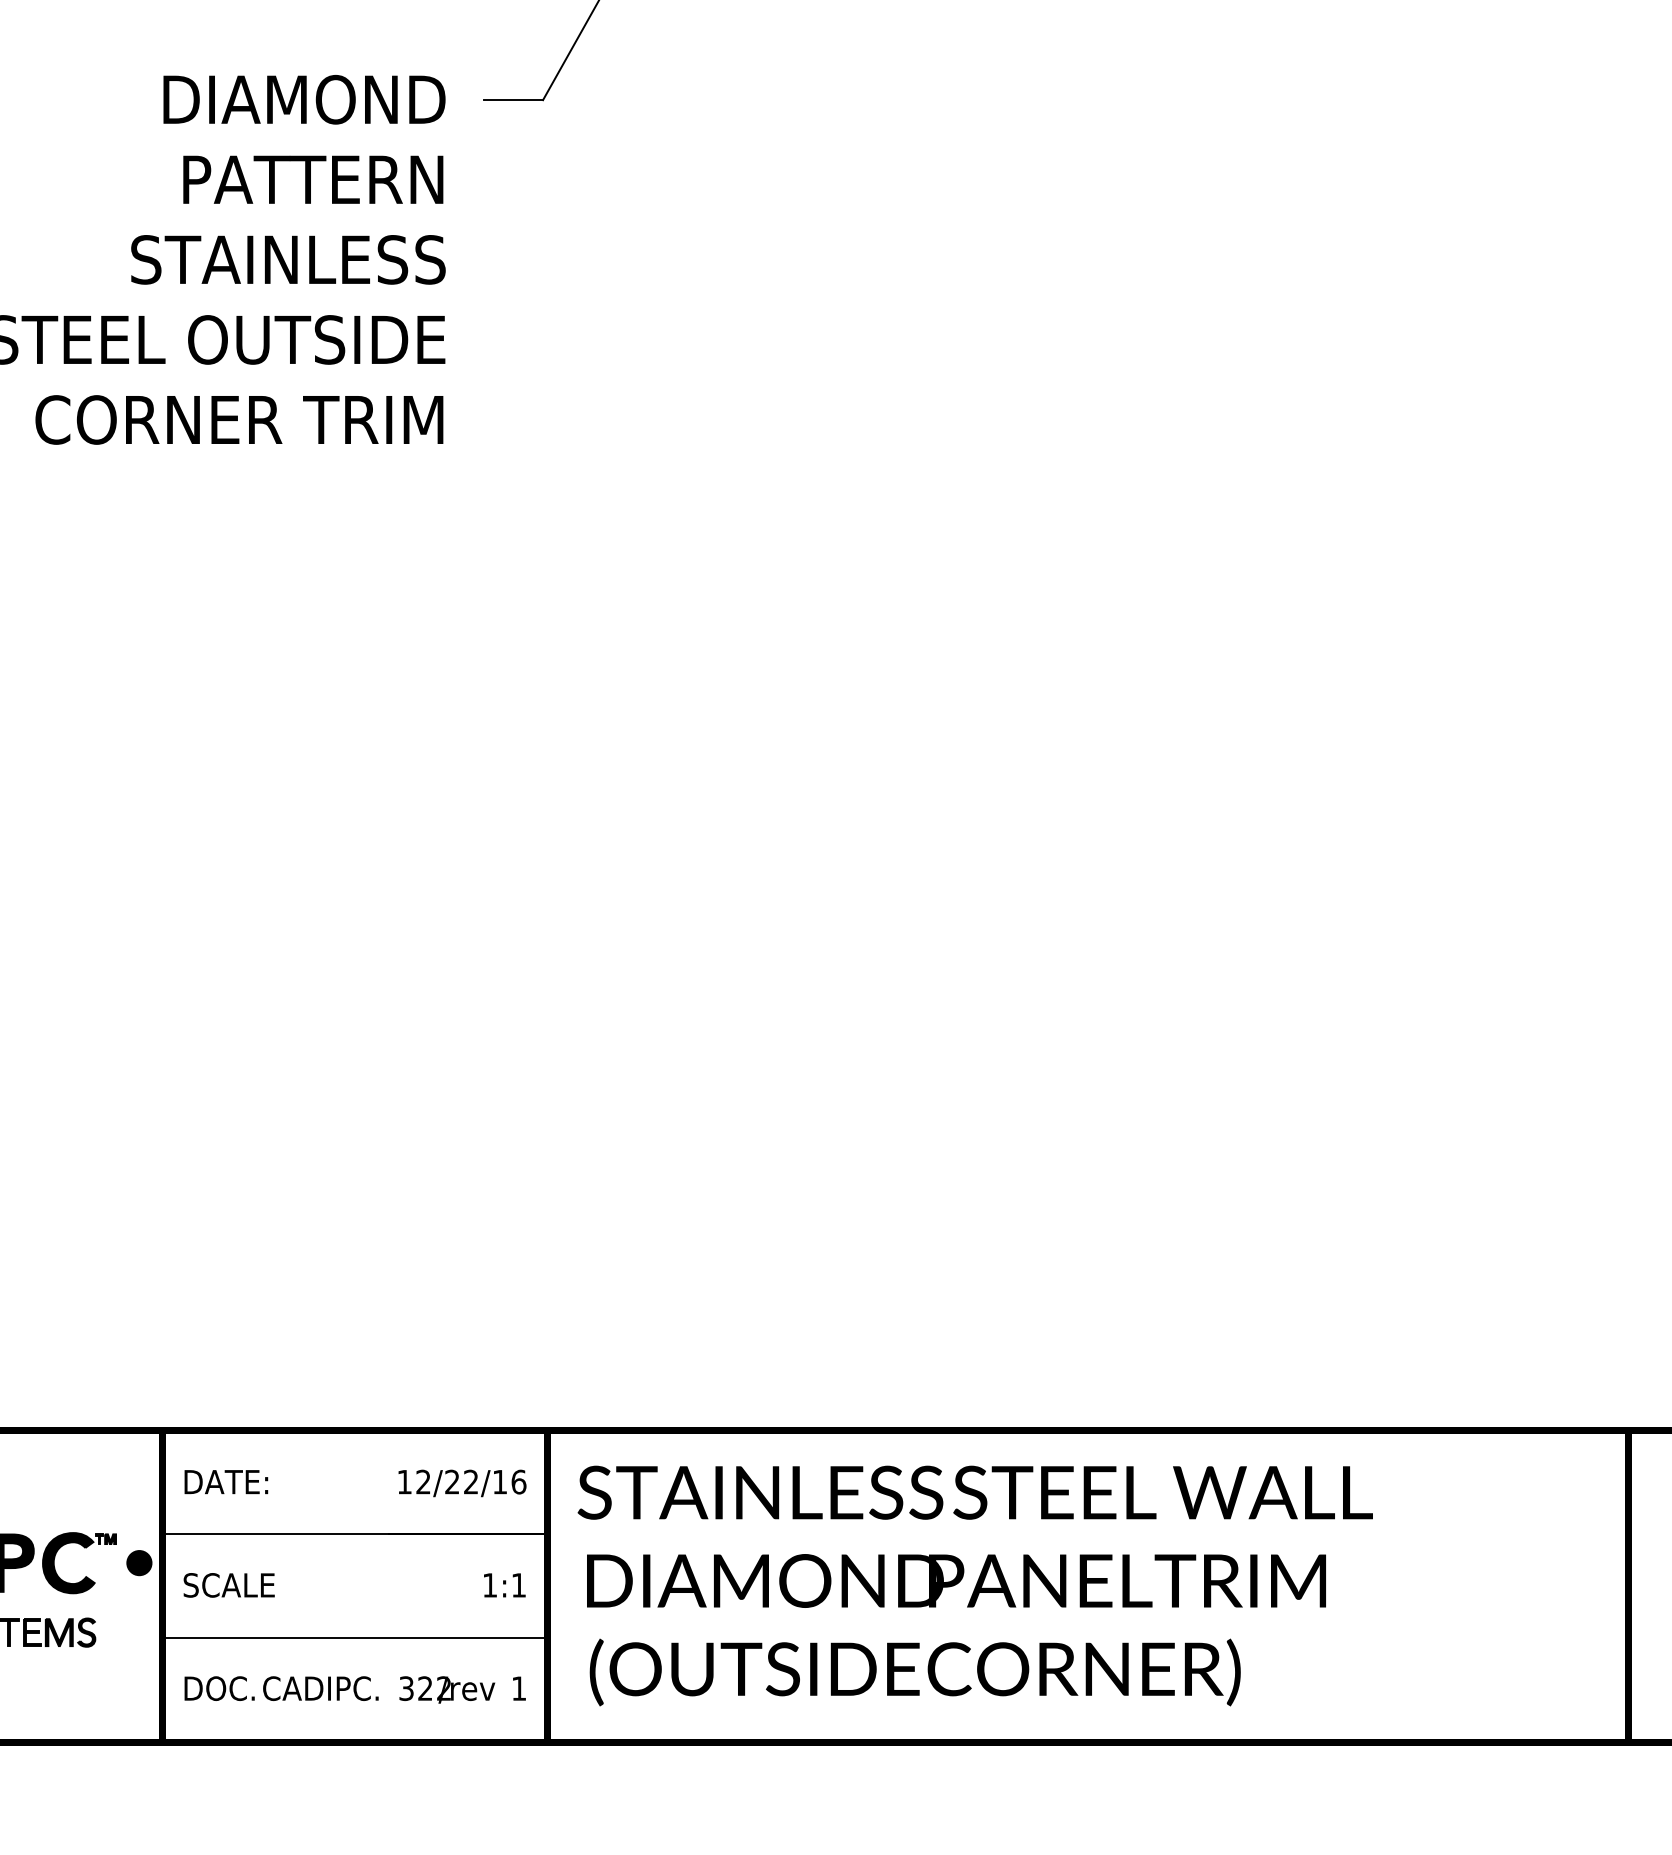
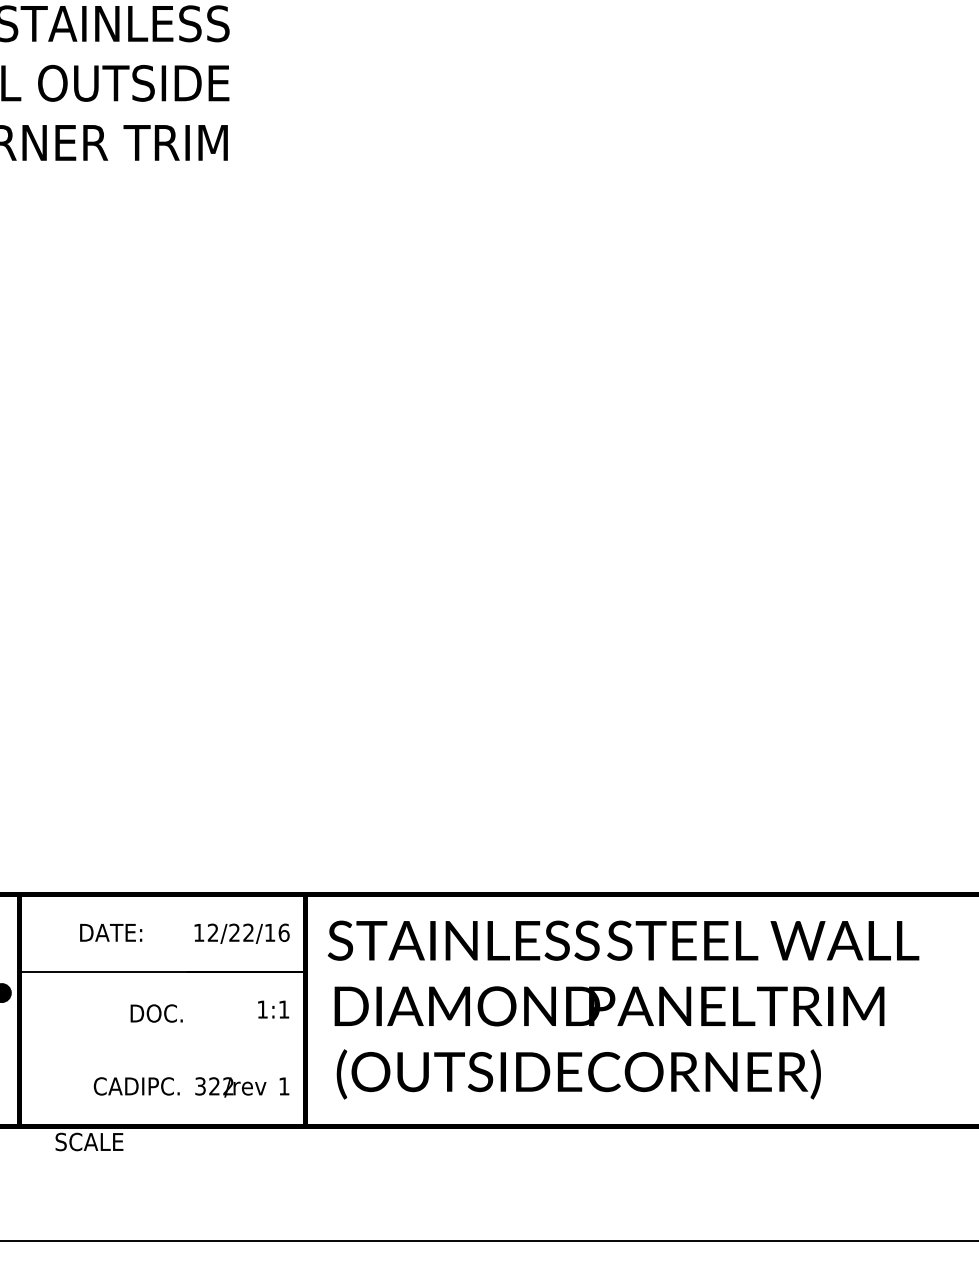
text: (226, 1482) -> (111, 933), moved
text: (228, 1585) -> (88, 1142), moved
line: (354, 1638) -> (161, 1049), removed
text: (219, 1688) -> (156, 1013), moved

